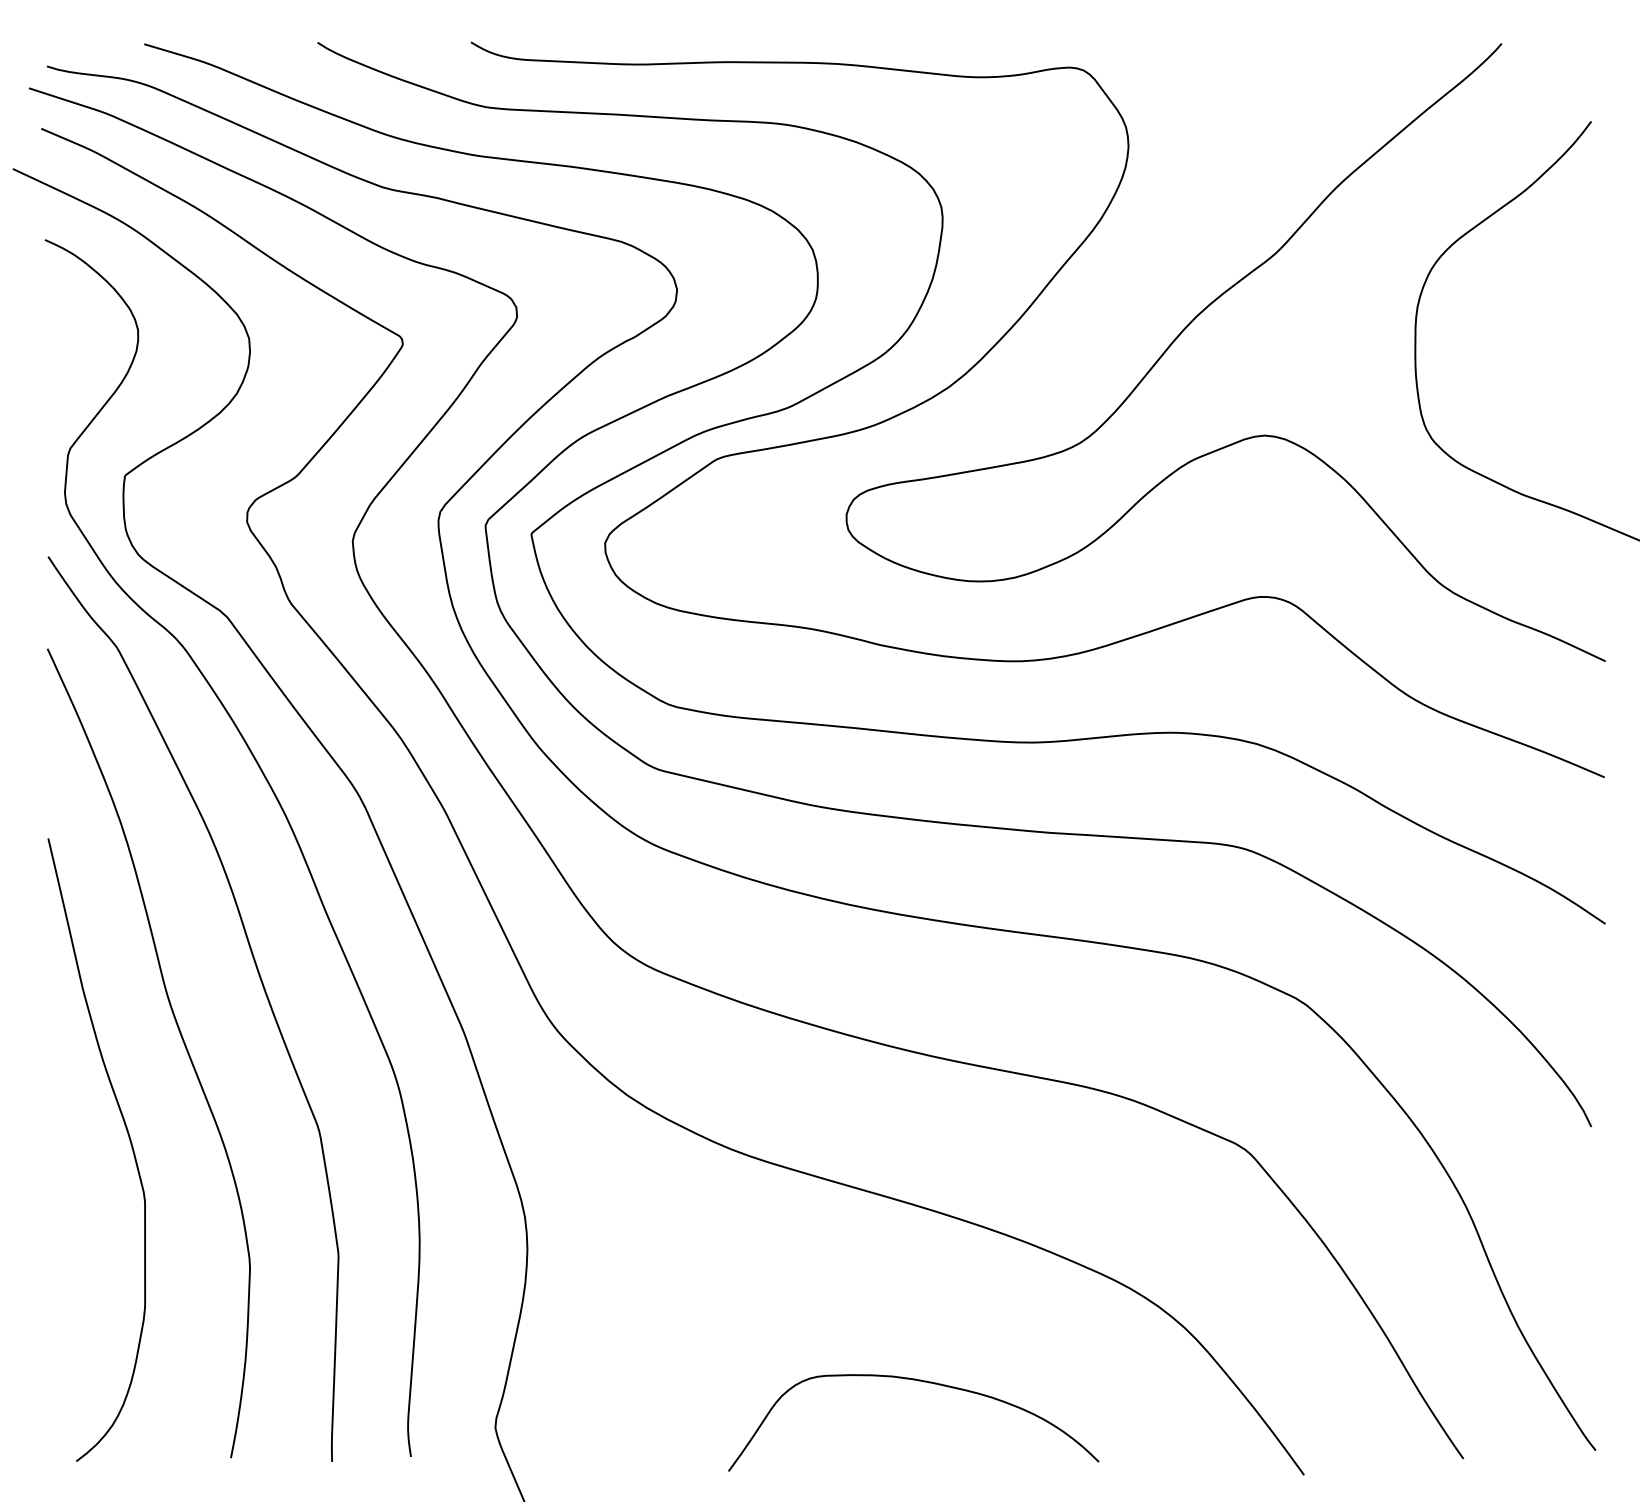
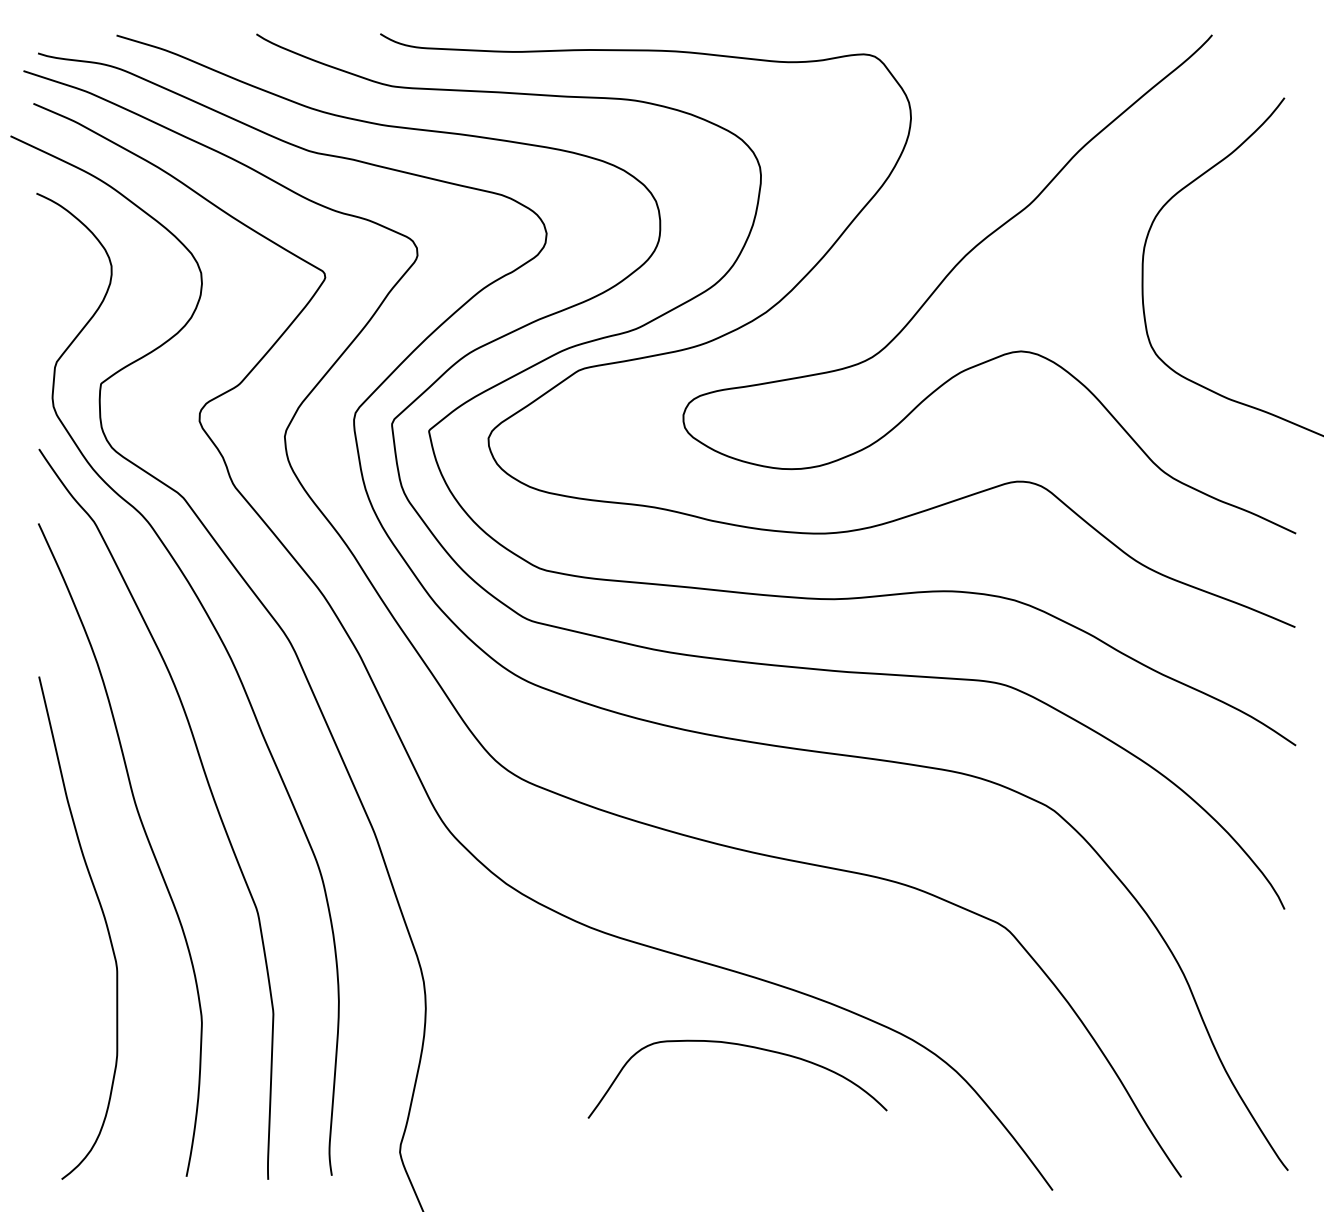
curve: (920, 1382) -> (743, 1046), moved

